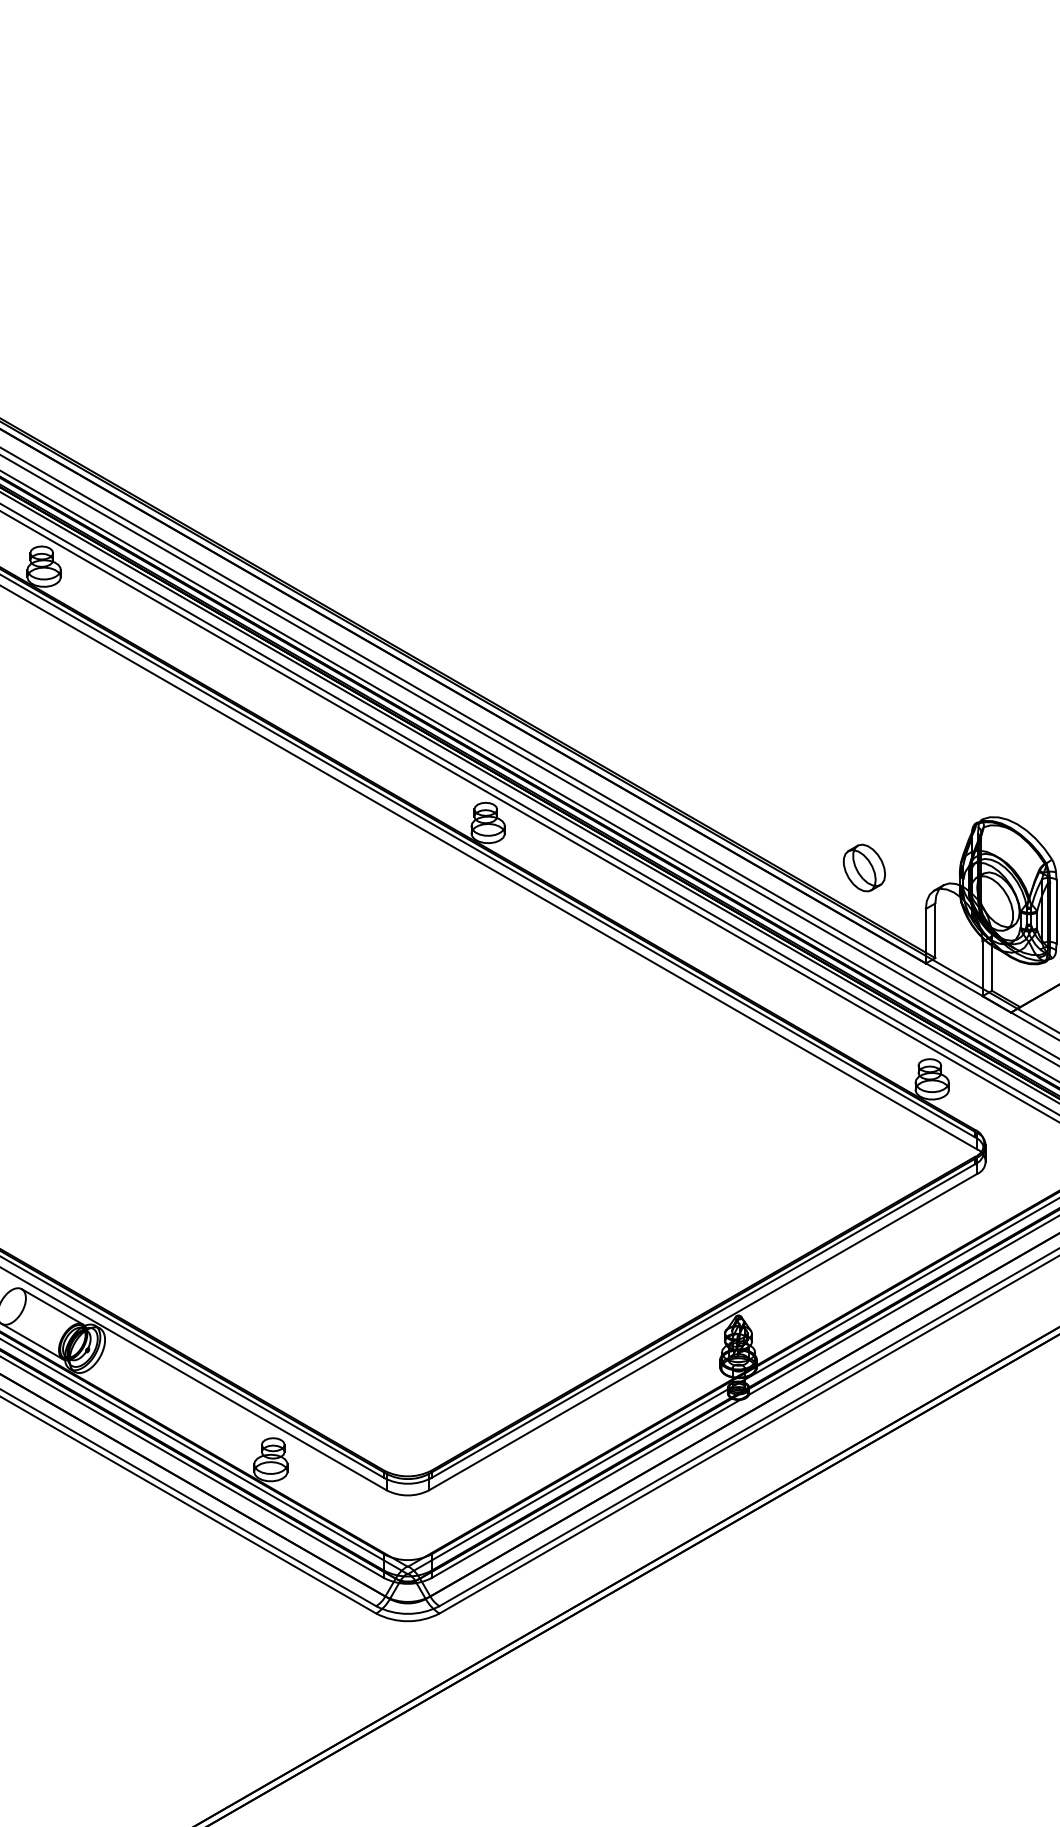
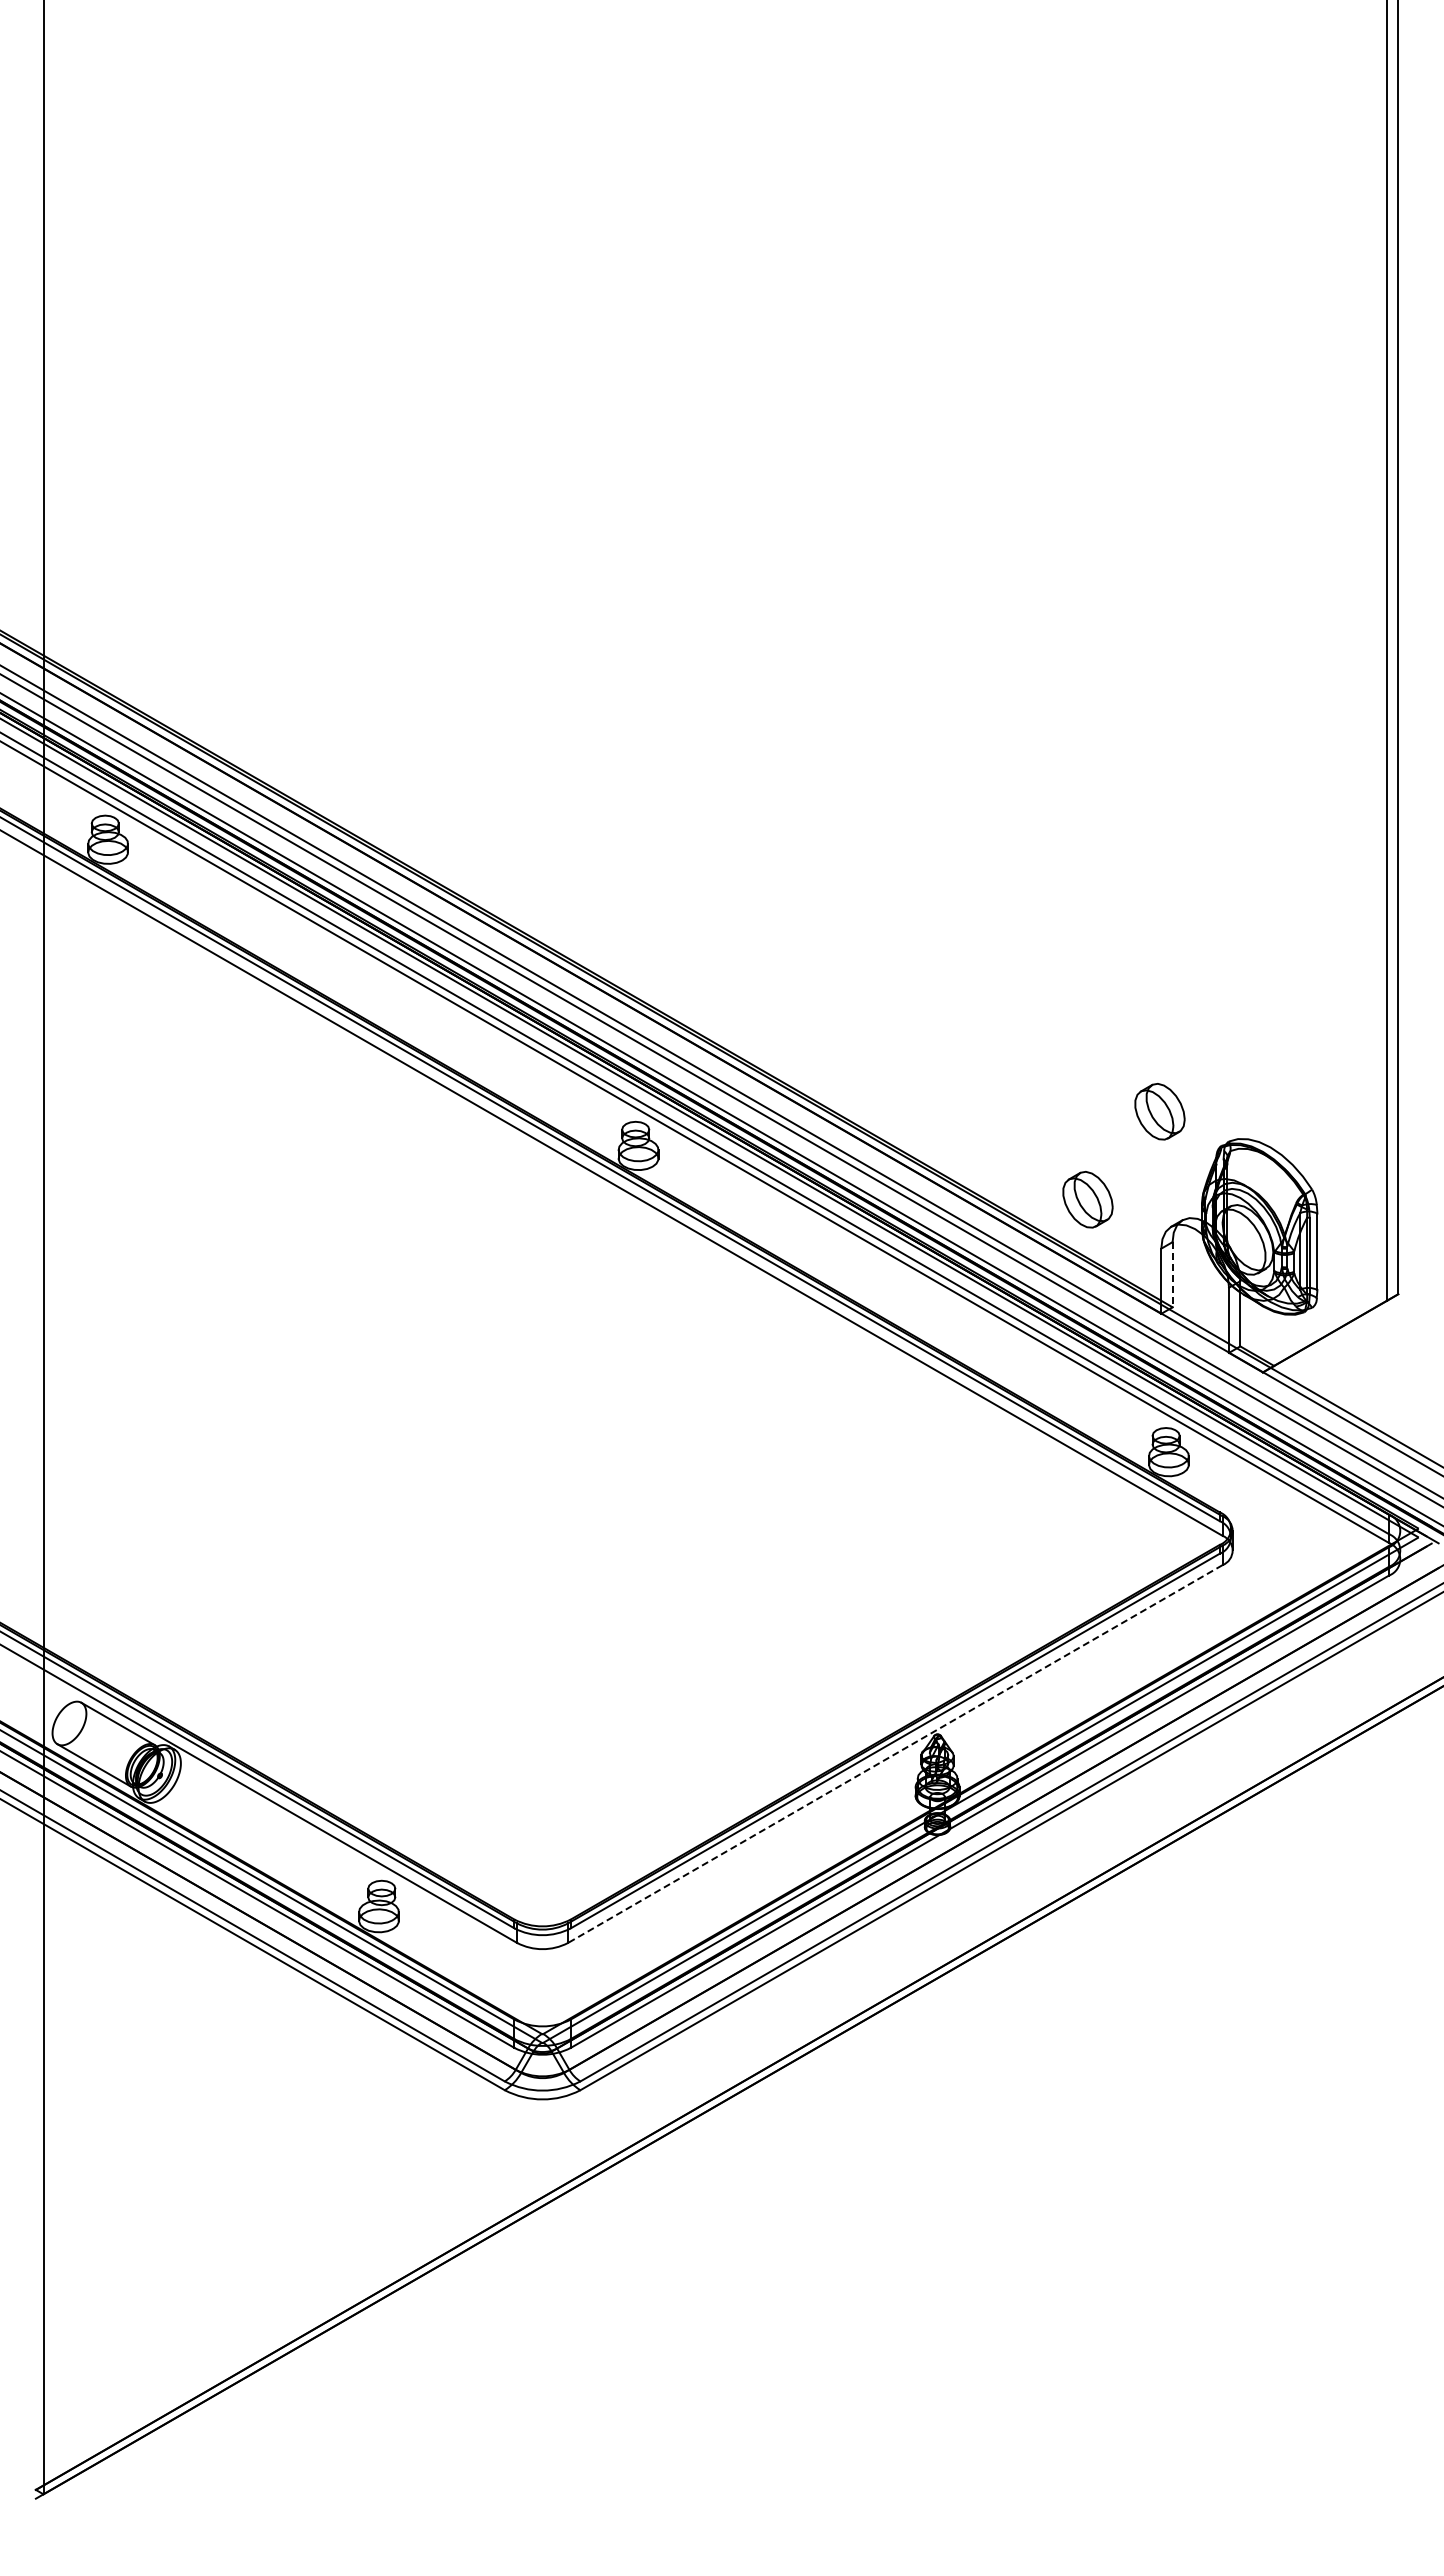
part: (924, 794) -> (1159, 1111), added
line: (935, 930) -> (1172, 1274), solid -> dashed
line: (703, 1332) -> (895, 1754), solid -> dashed

